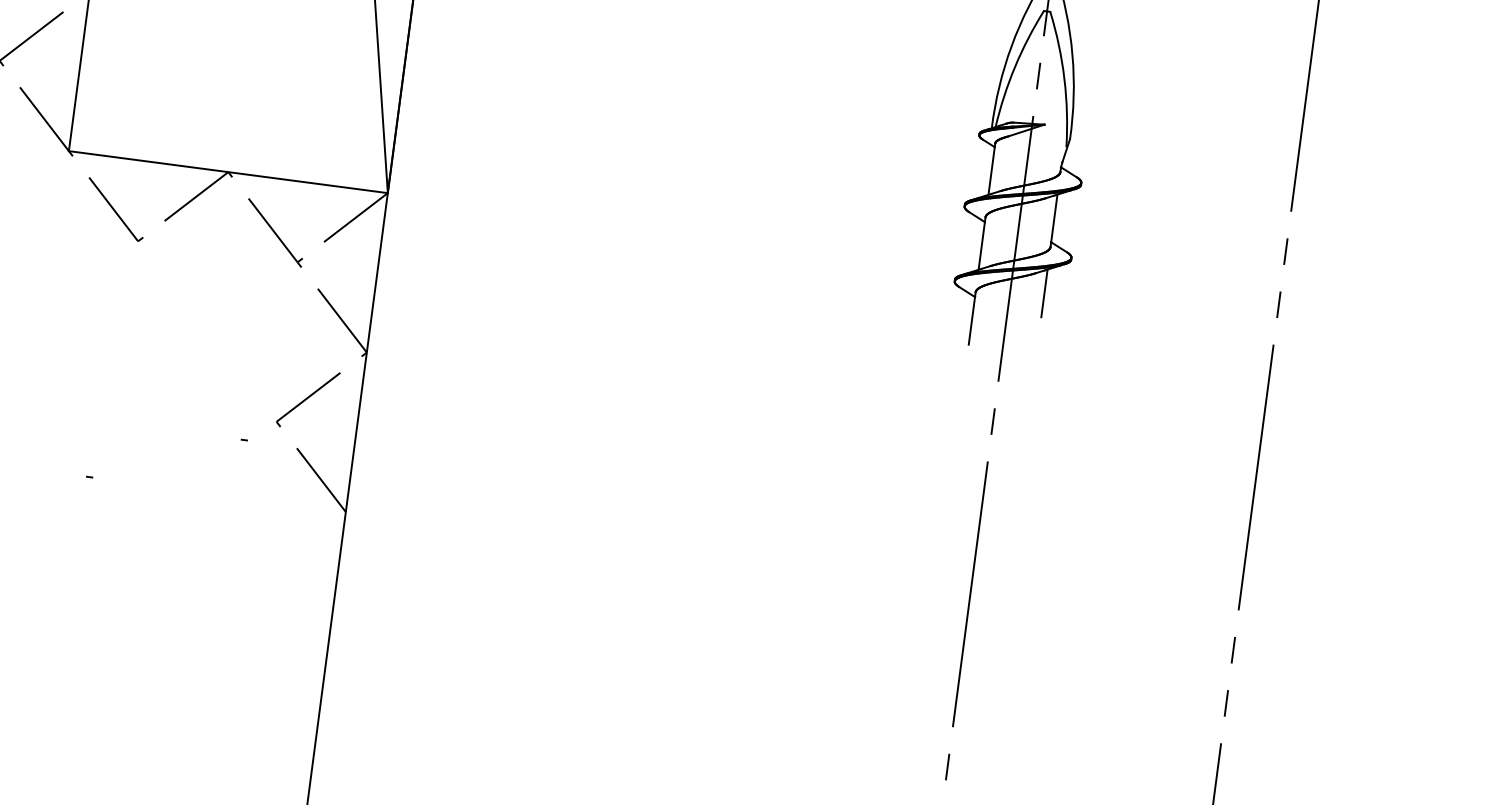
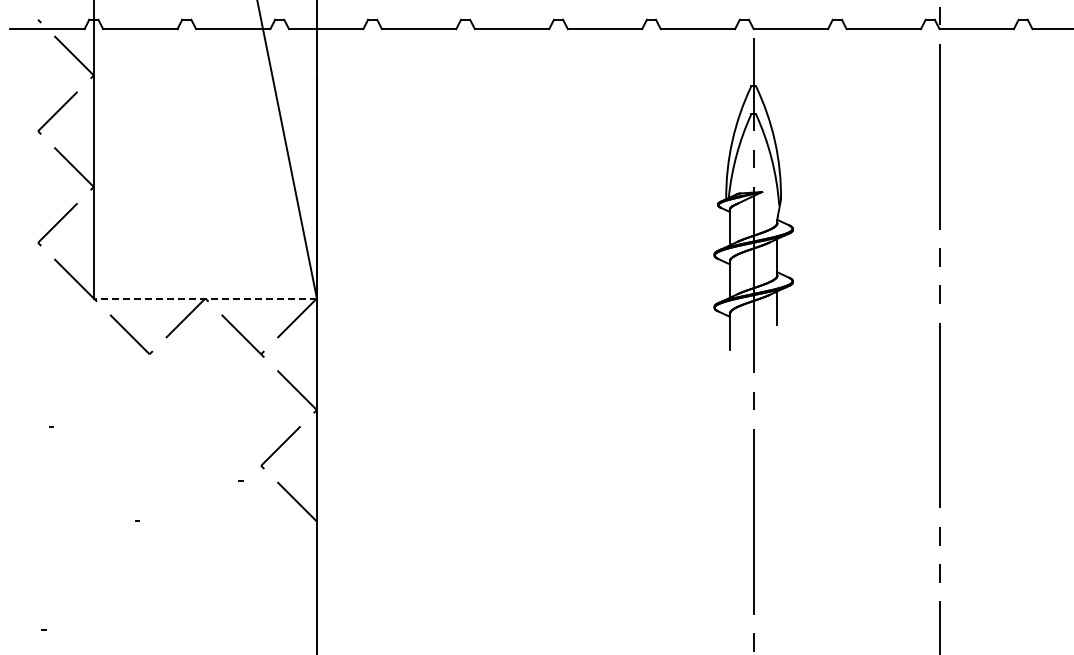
line: (228, 172) -> (205, 298), solid -> dashed

